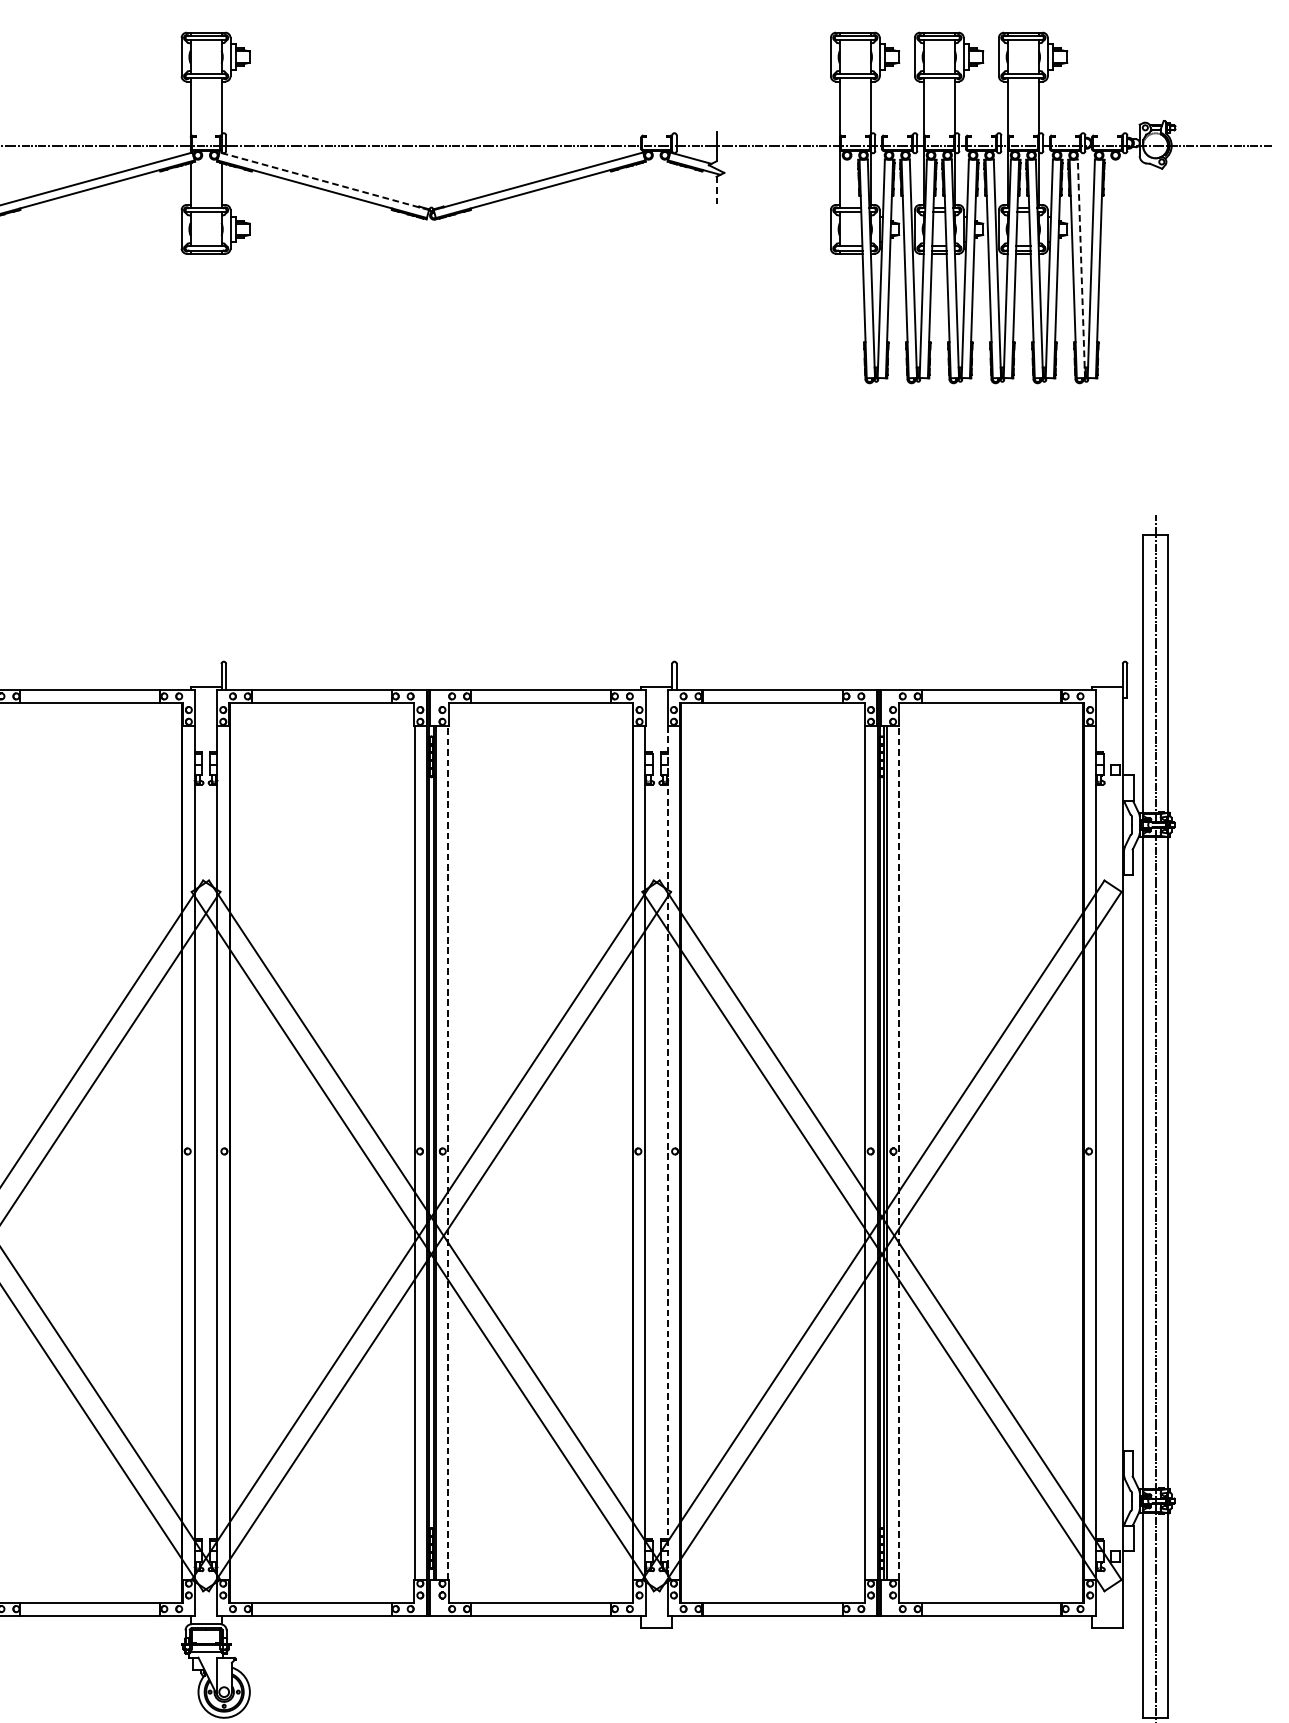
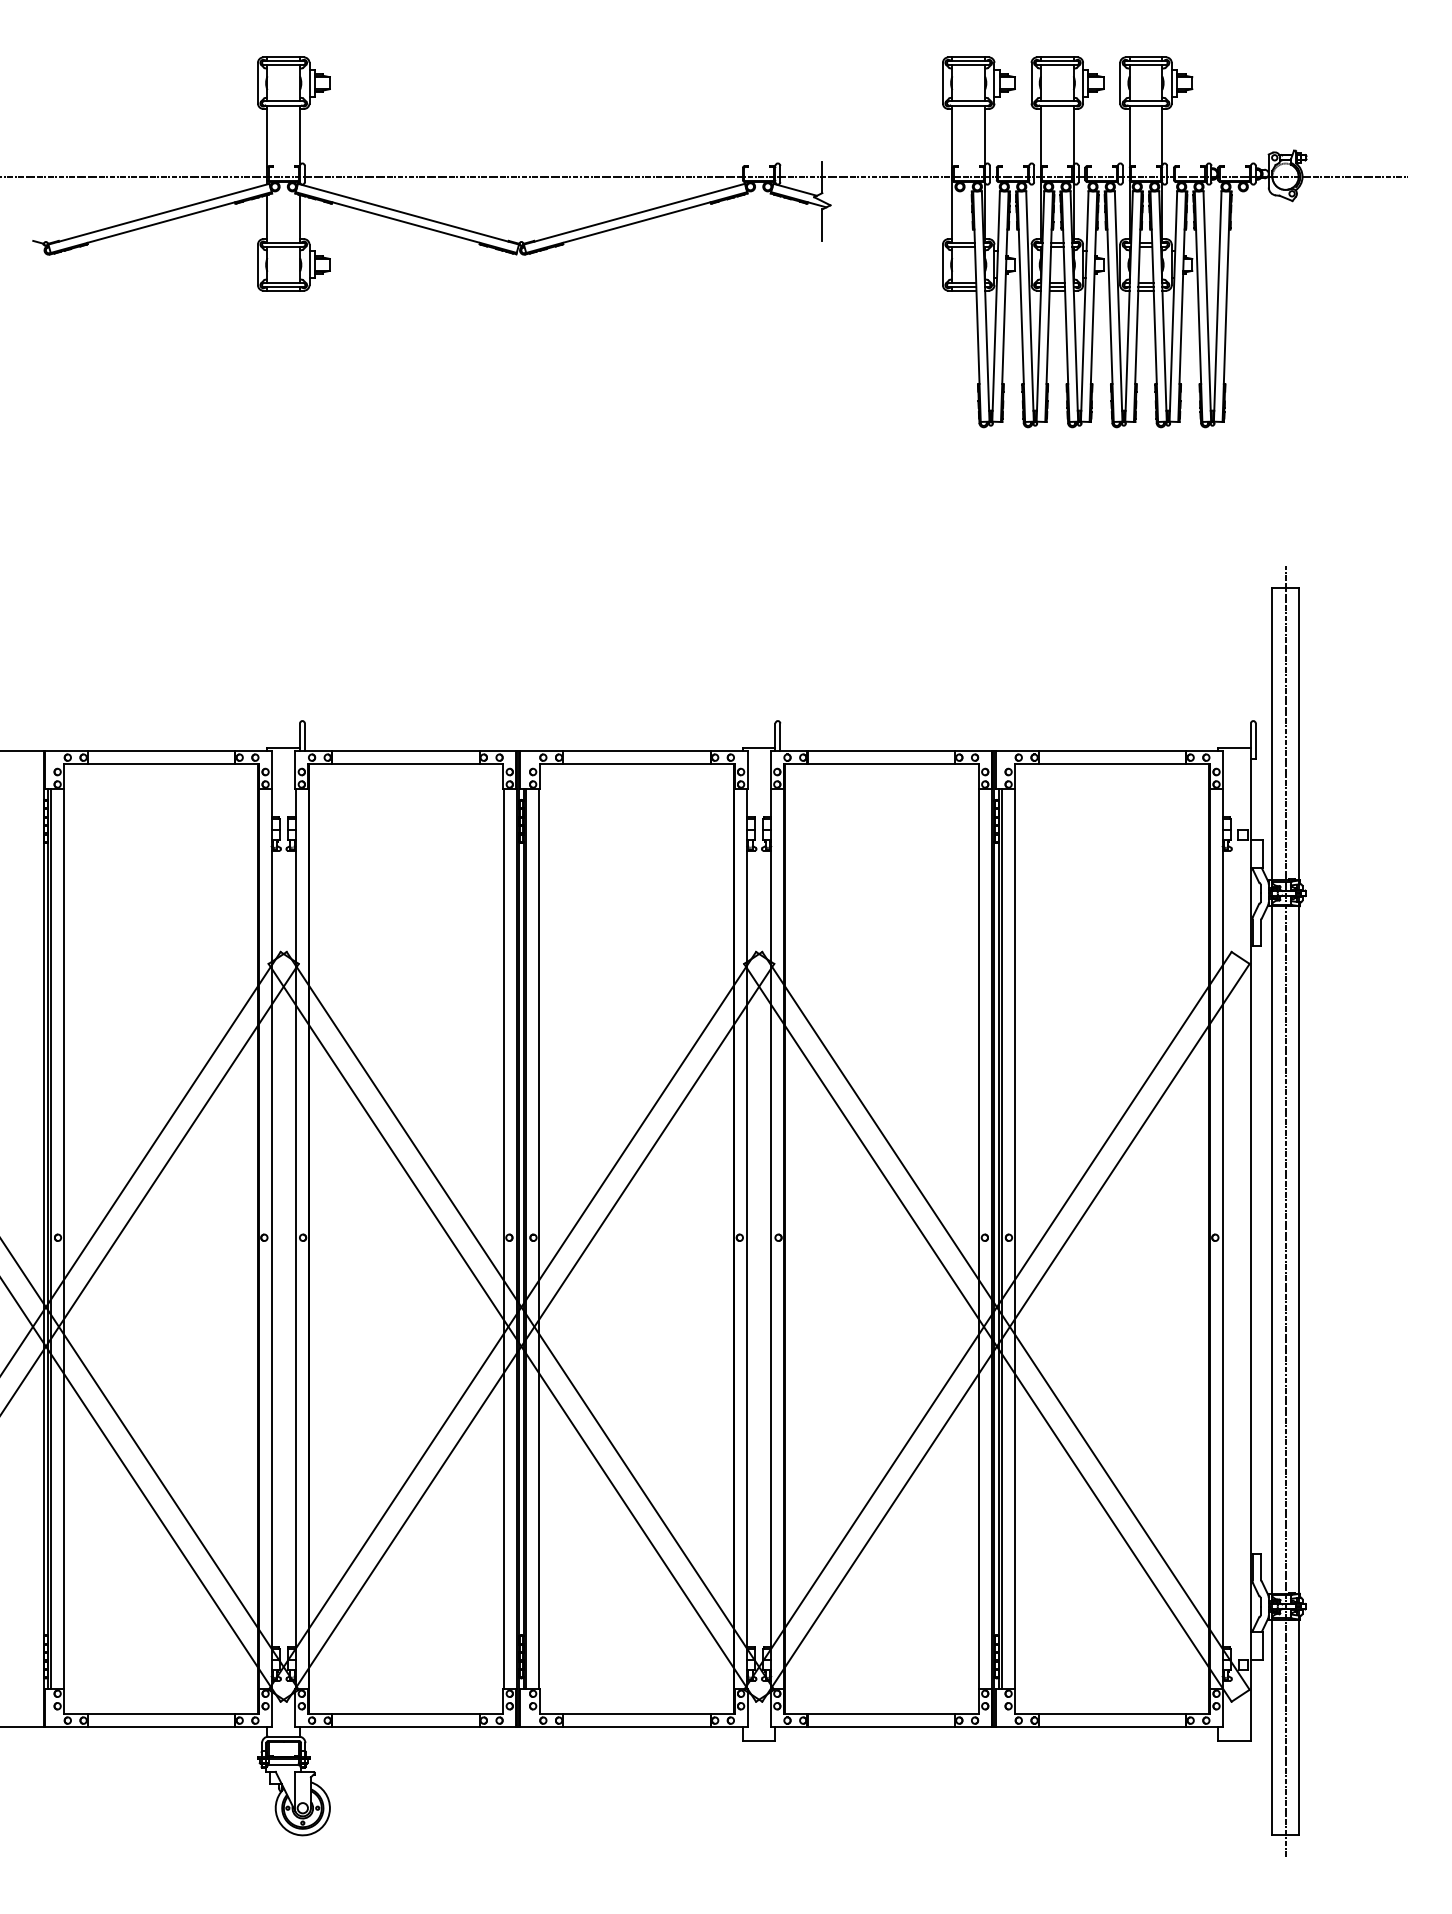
line: (324, 181) -> (408, 214), dashed -> solid
line: (716, 192) -> (822, 225), dashed -> solid
line: (1081, 267) -> (1207, 305), dashed -> solid
line: (448, 1152) -> (539, 1238), dashed -> solid
line: (898, 1152) -> (1014, 1238), dashed -> solid
line: (668, 1153) -> (771, 1239), dashed -> solid

